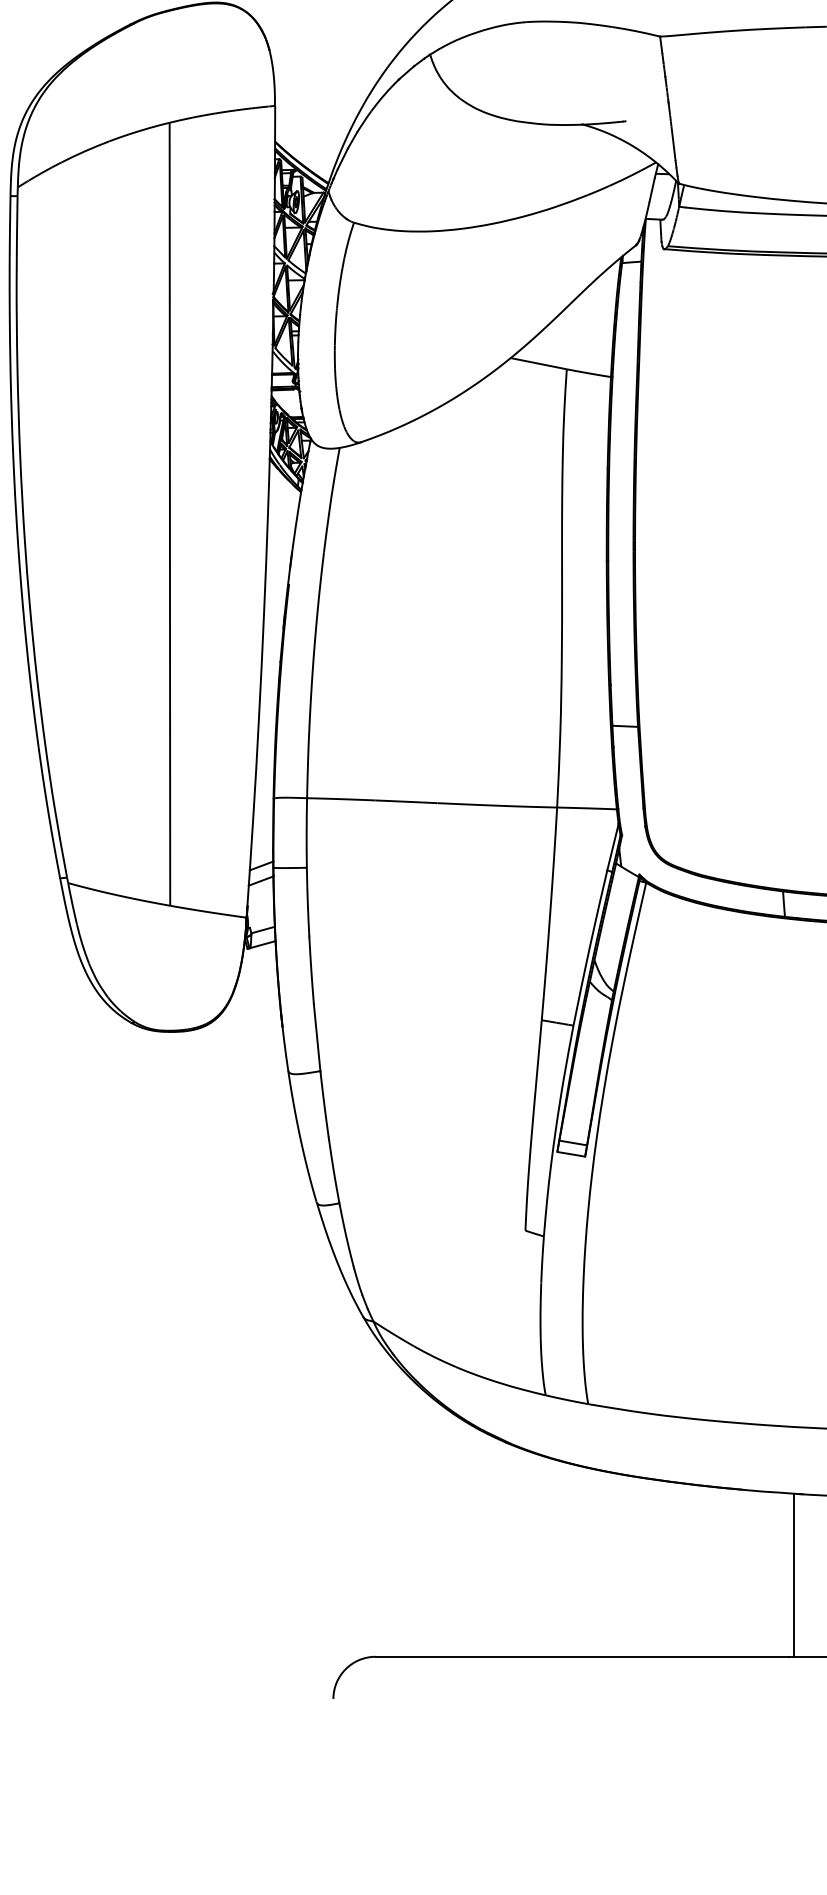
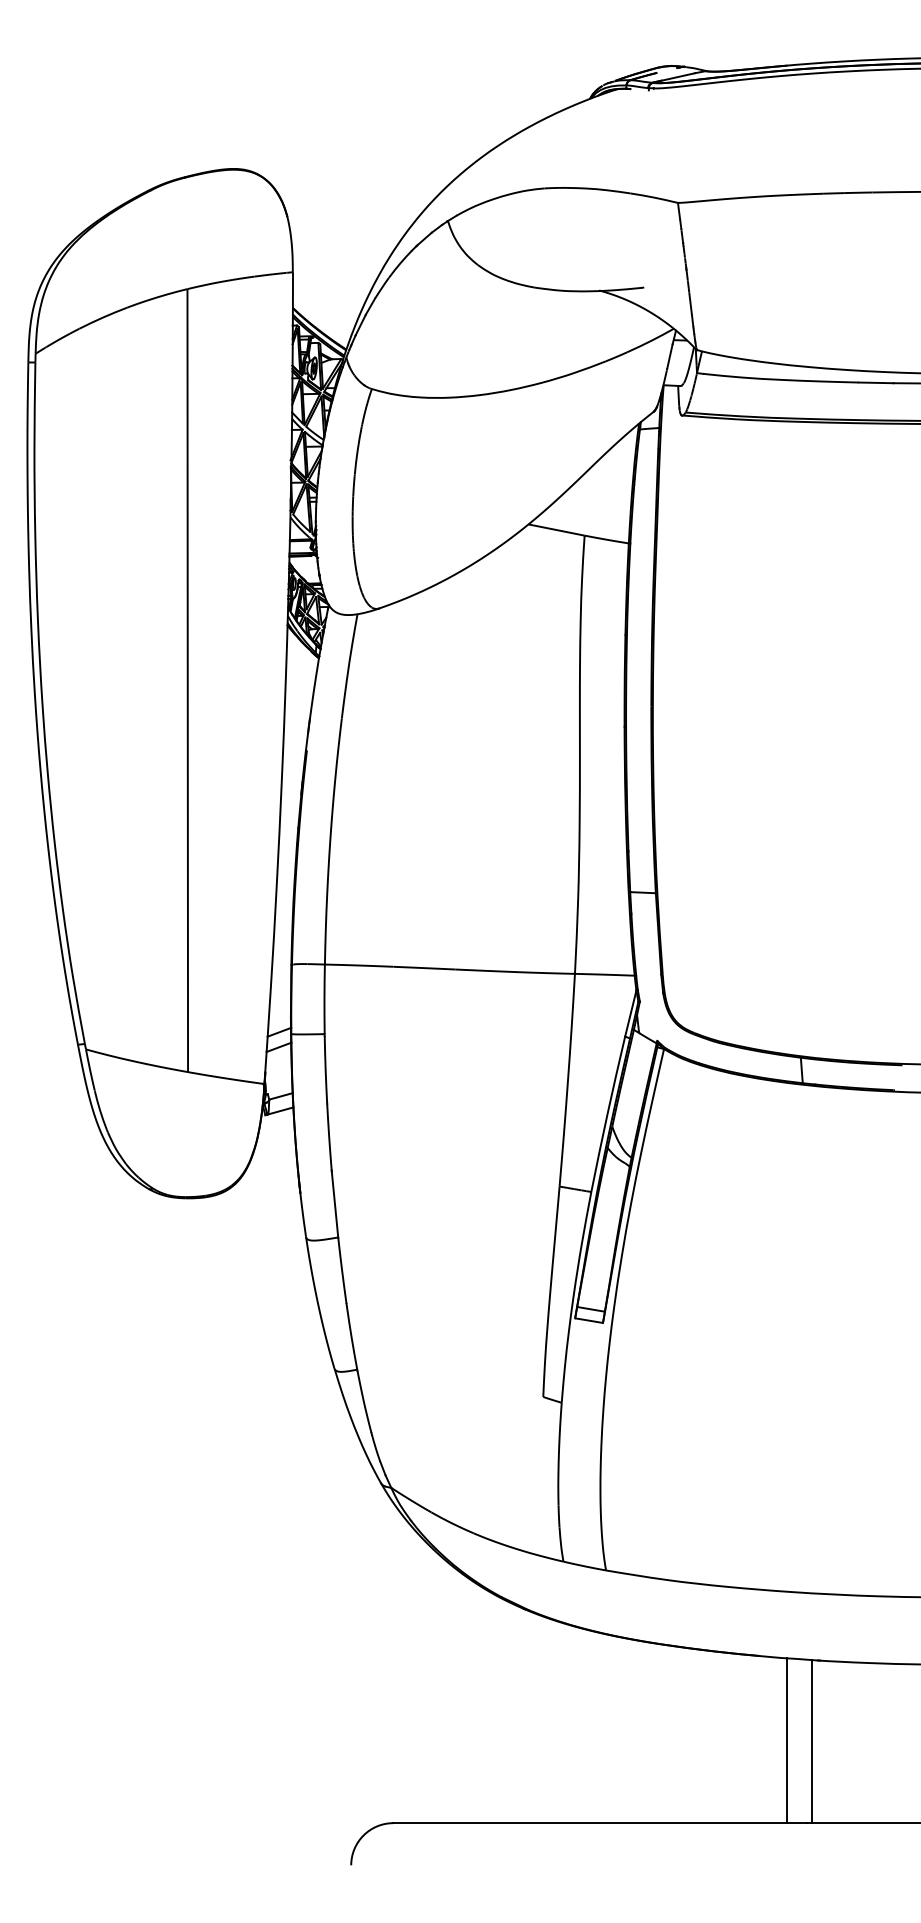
line: (768, 1574) -> (786, 1740), added

